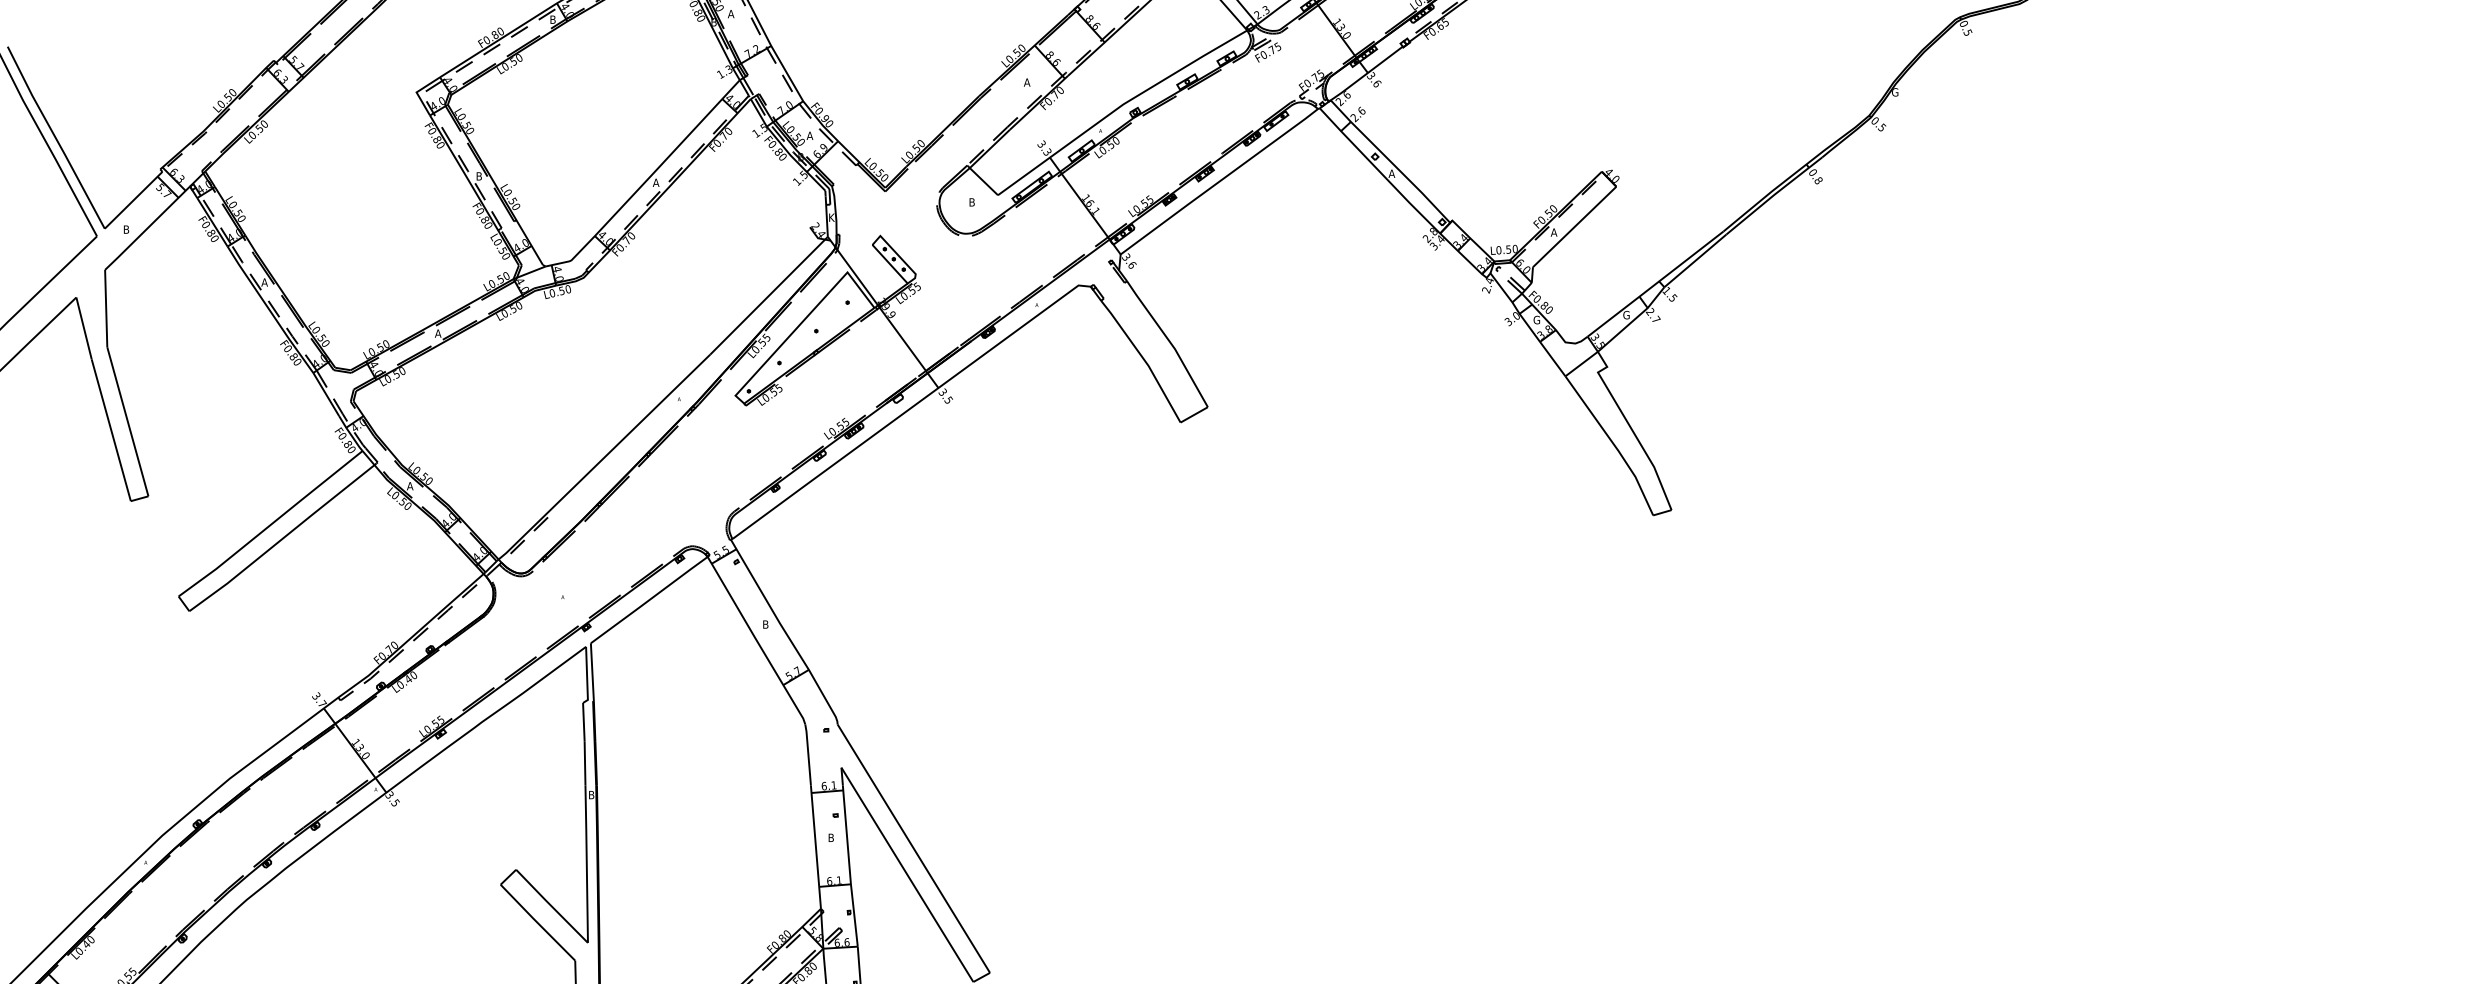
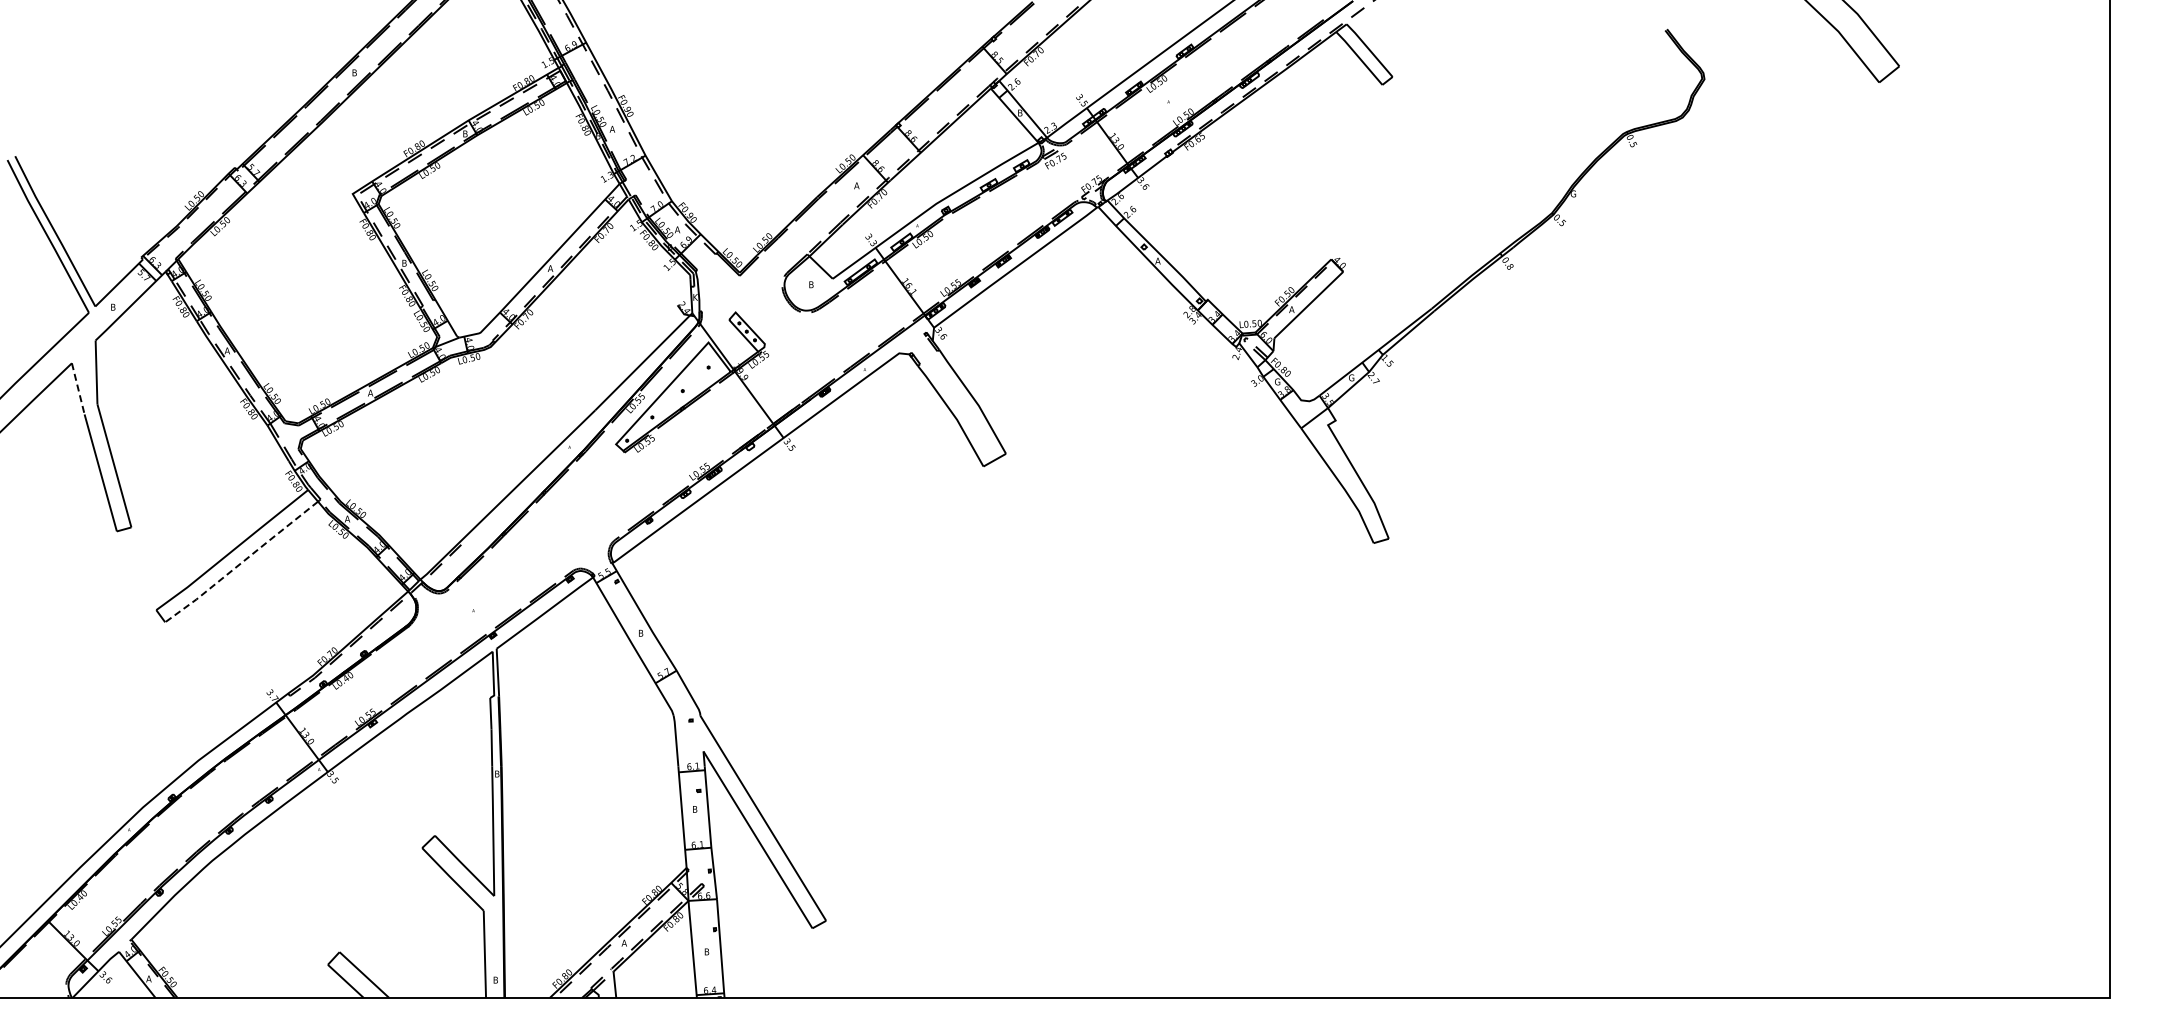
line: (84, 329) -> (78, 389), solid -> dashed
line: (283, 538) -> (242, 562), solid -> dashed

